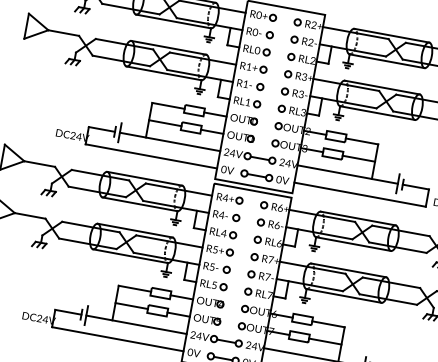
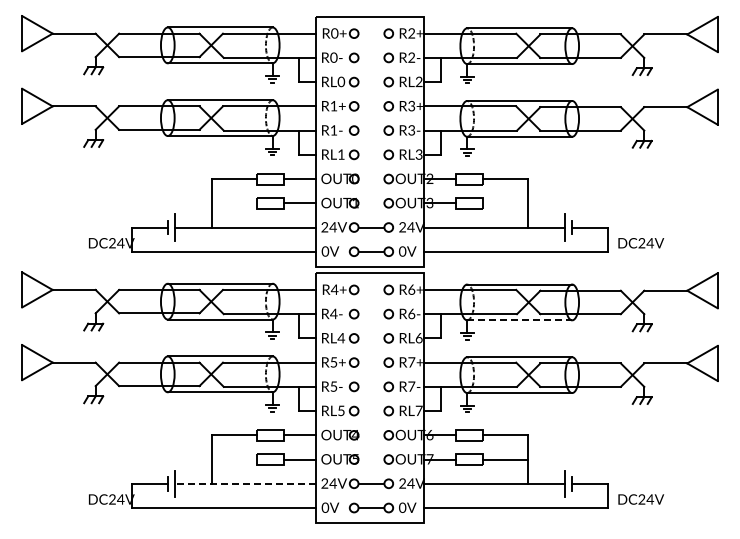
line: (165, 123) -> (234, 203), removed
line: (358, 158) -> (505, 203), removed
line: (354, 244) -> (520, 320), solid -> dashed
line: (131, 306) -> (234, 459), removed
line: (136, 324) -> (245, 483), solid -> dashed

